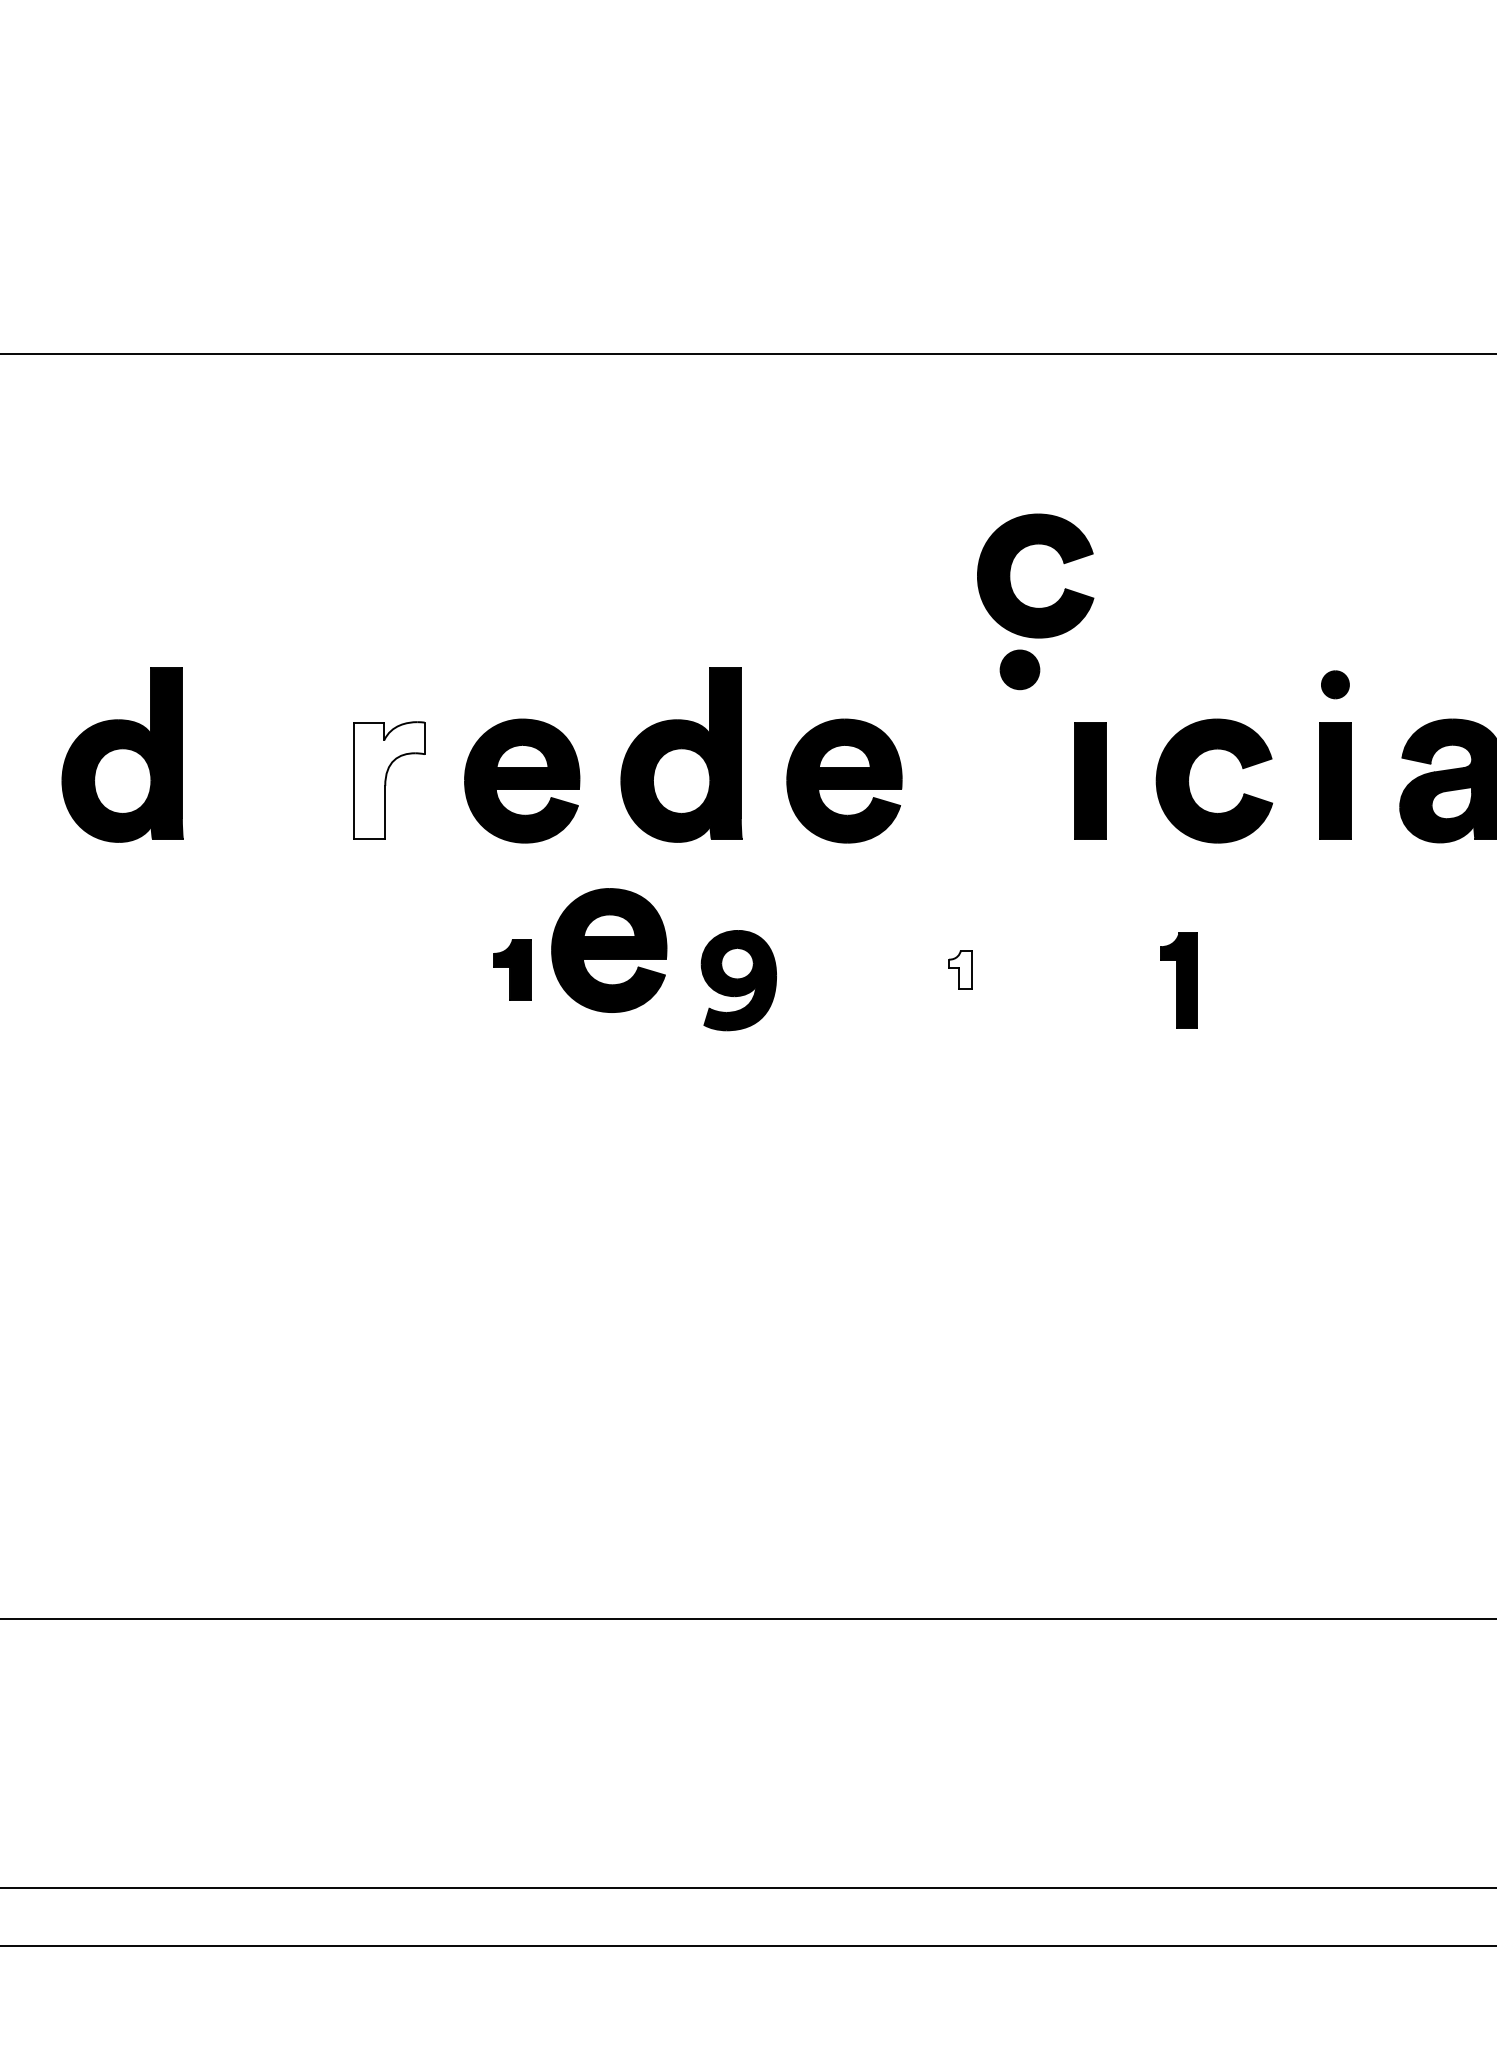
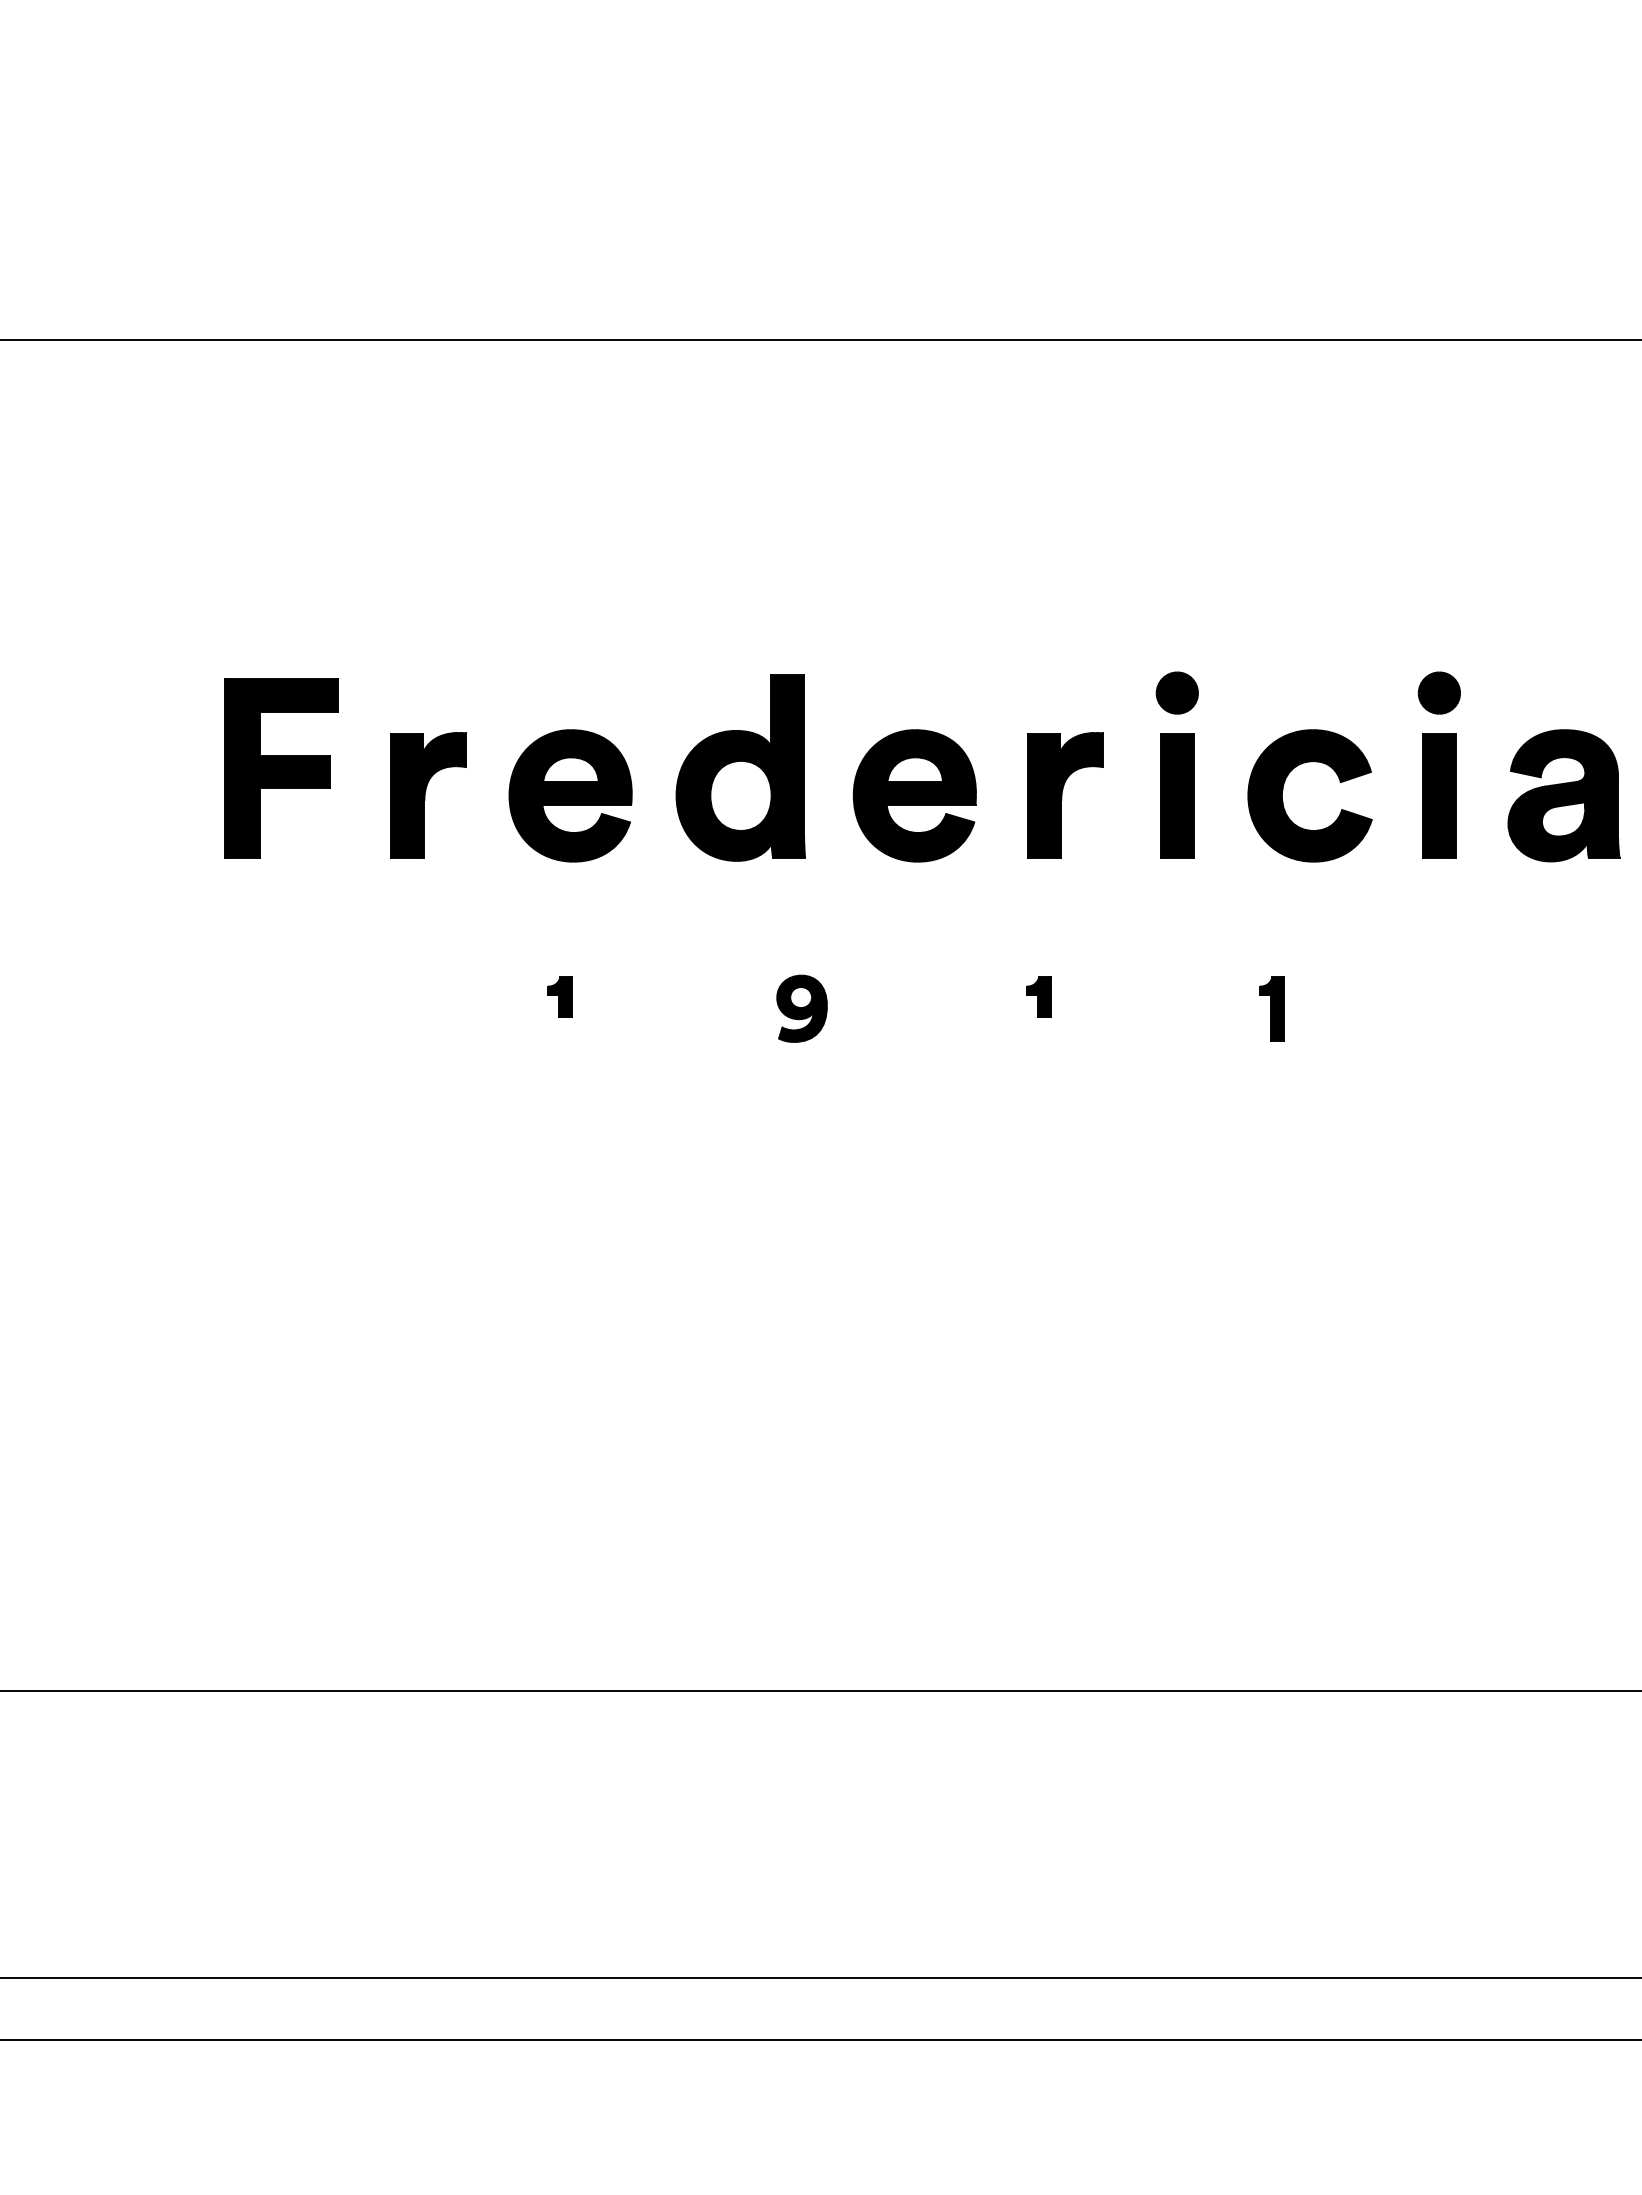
part: (1010, 571) -> (1092, 571), removed
part: (1019, 669) -> (1176, 692), moved
part: (1334, 684) -> (1438, 692), size x1.43
part: (122, 754) -> (143, 767), removed
part: (251, 755) -> (281, 768), added
fill: (389, 779) -> (428, 794), added
part: (985, 780) -> (1065, 795), added
part: (609, 950) -> (663, 976), removed
part: (511, 968) -> (559, 996), size x0.62
fill: (960, 969) -> (1038, 997), added
part: (738, 980) -> (801, 1008), size x0.62
part: (1178, 980) -> (1271, 1008), size x0.62

